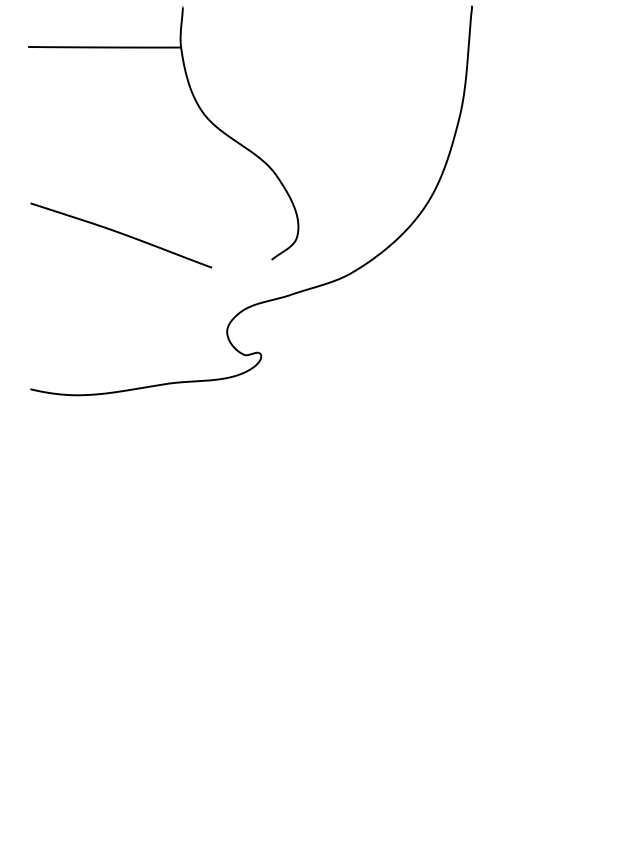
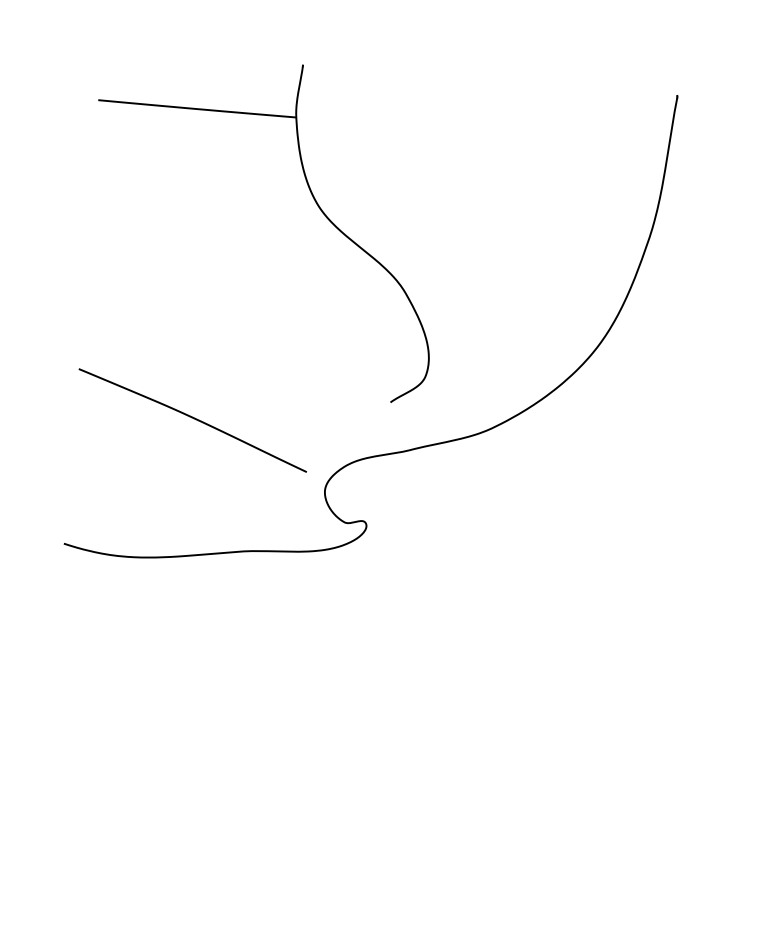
curve: (121, 234) -> (193, 419), moved

